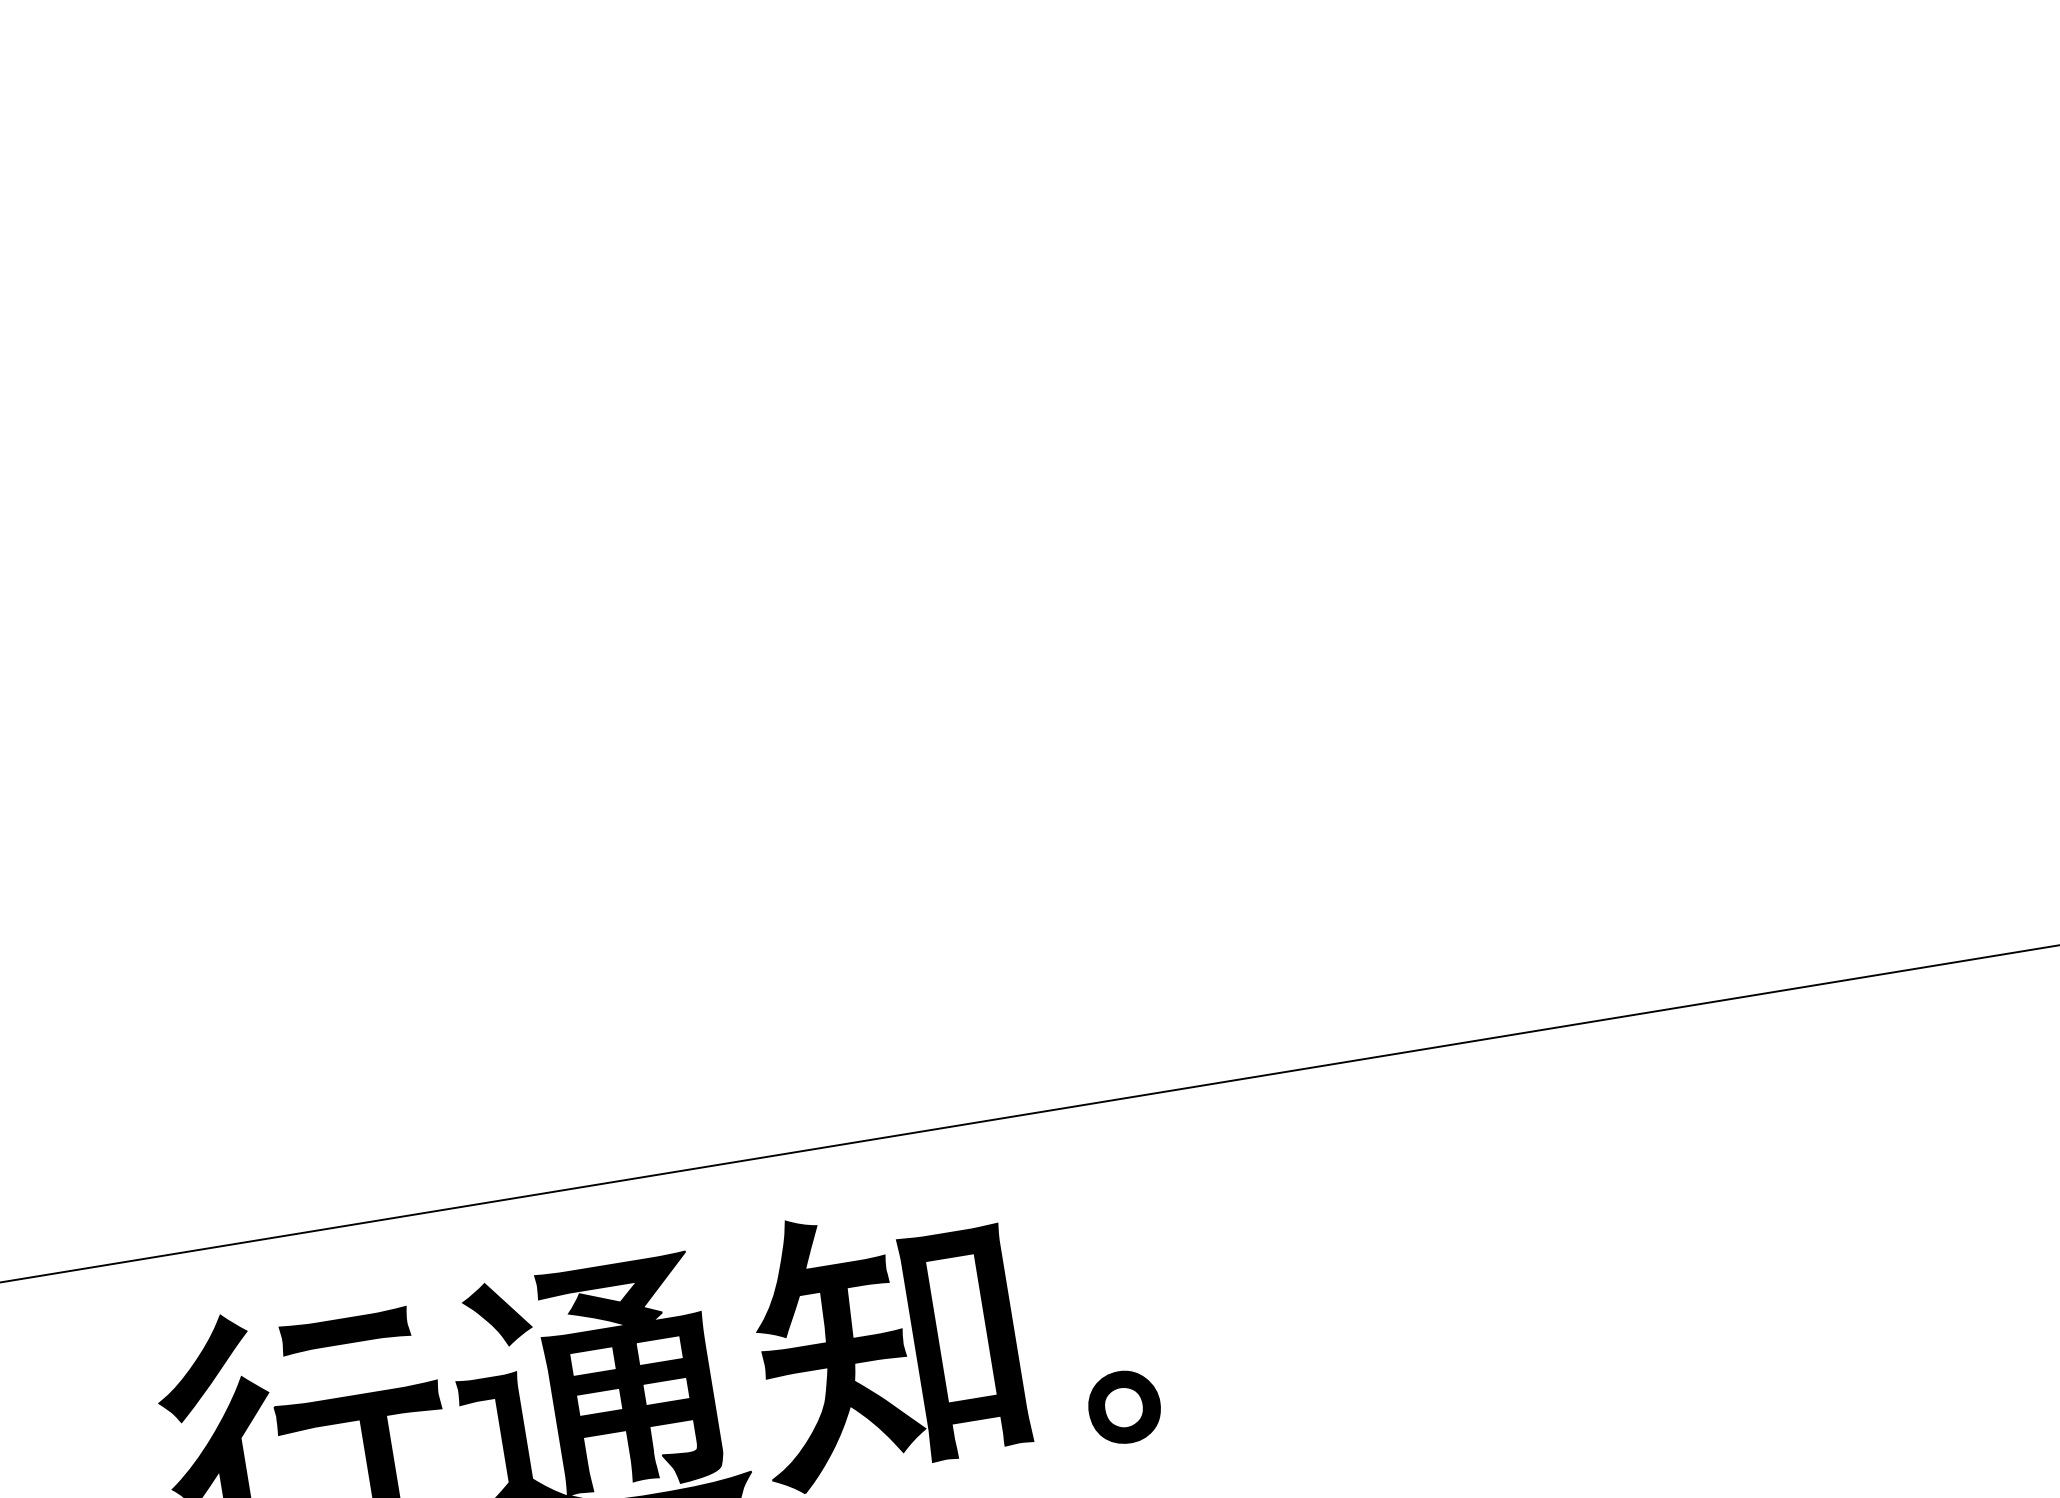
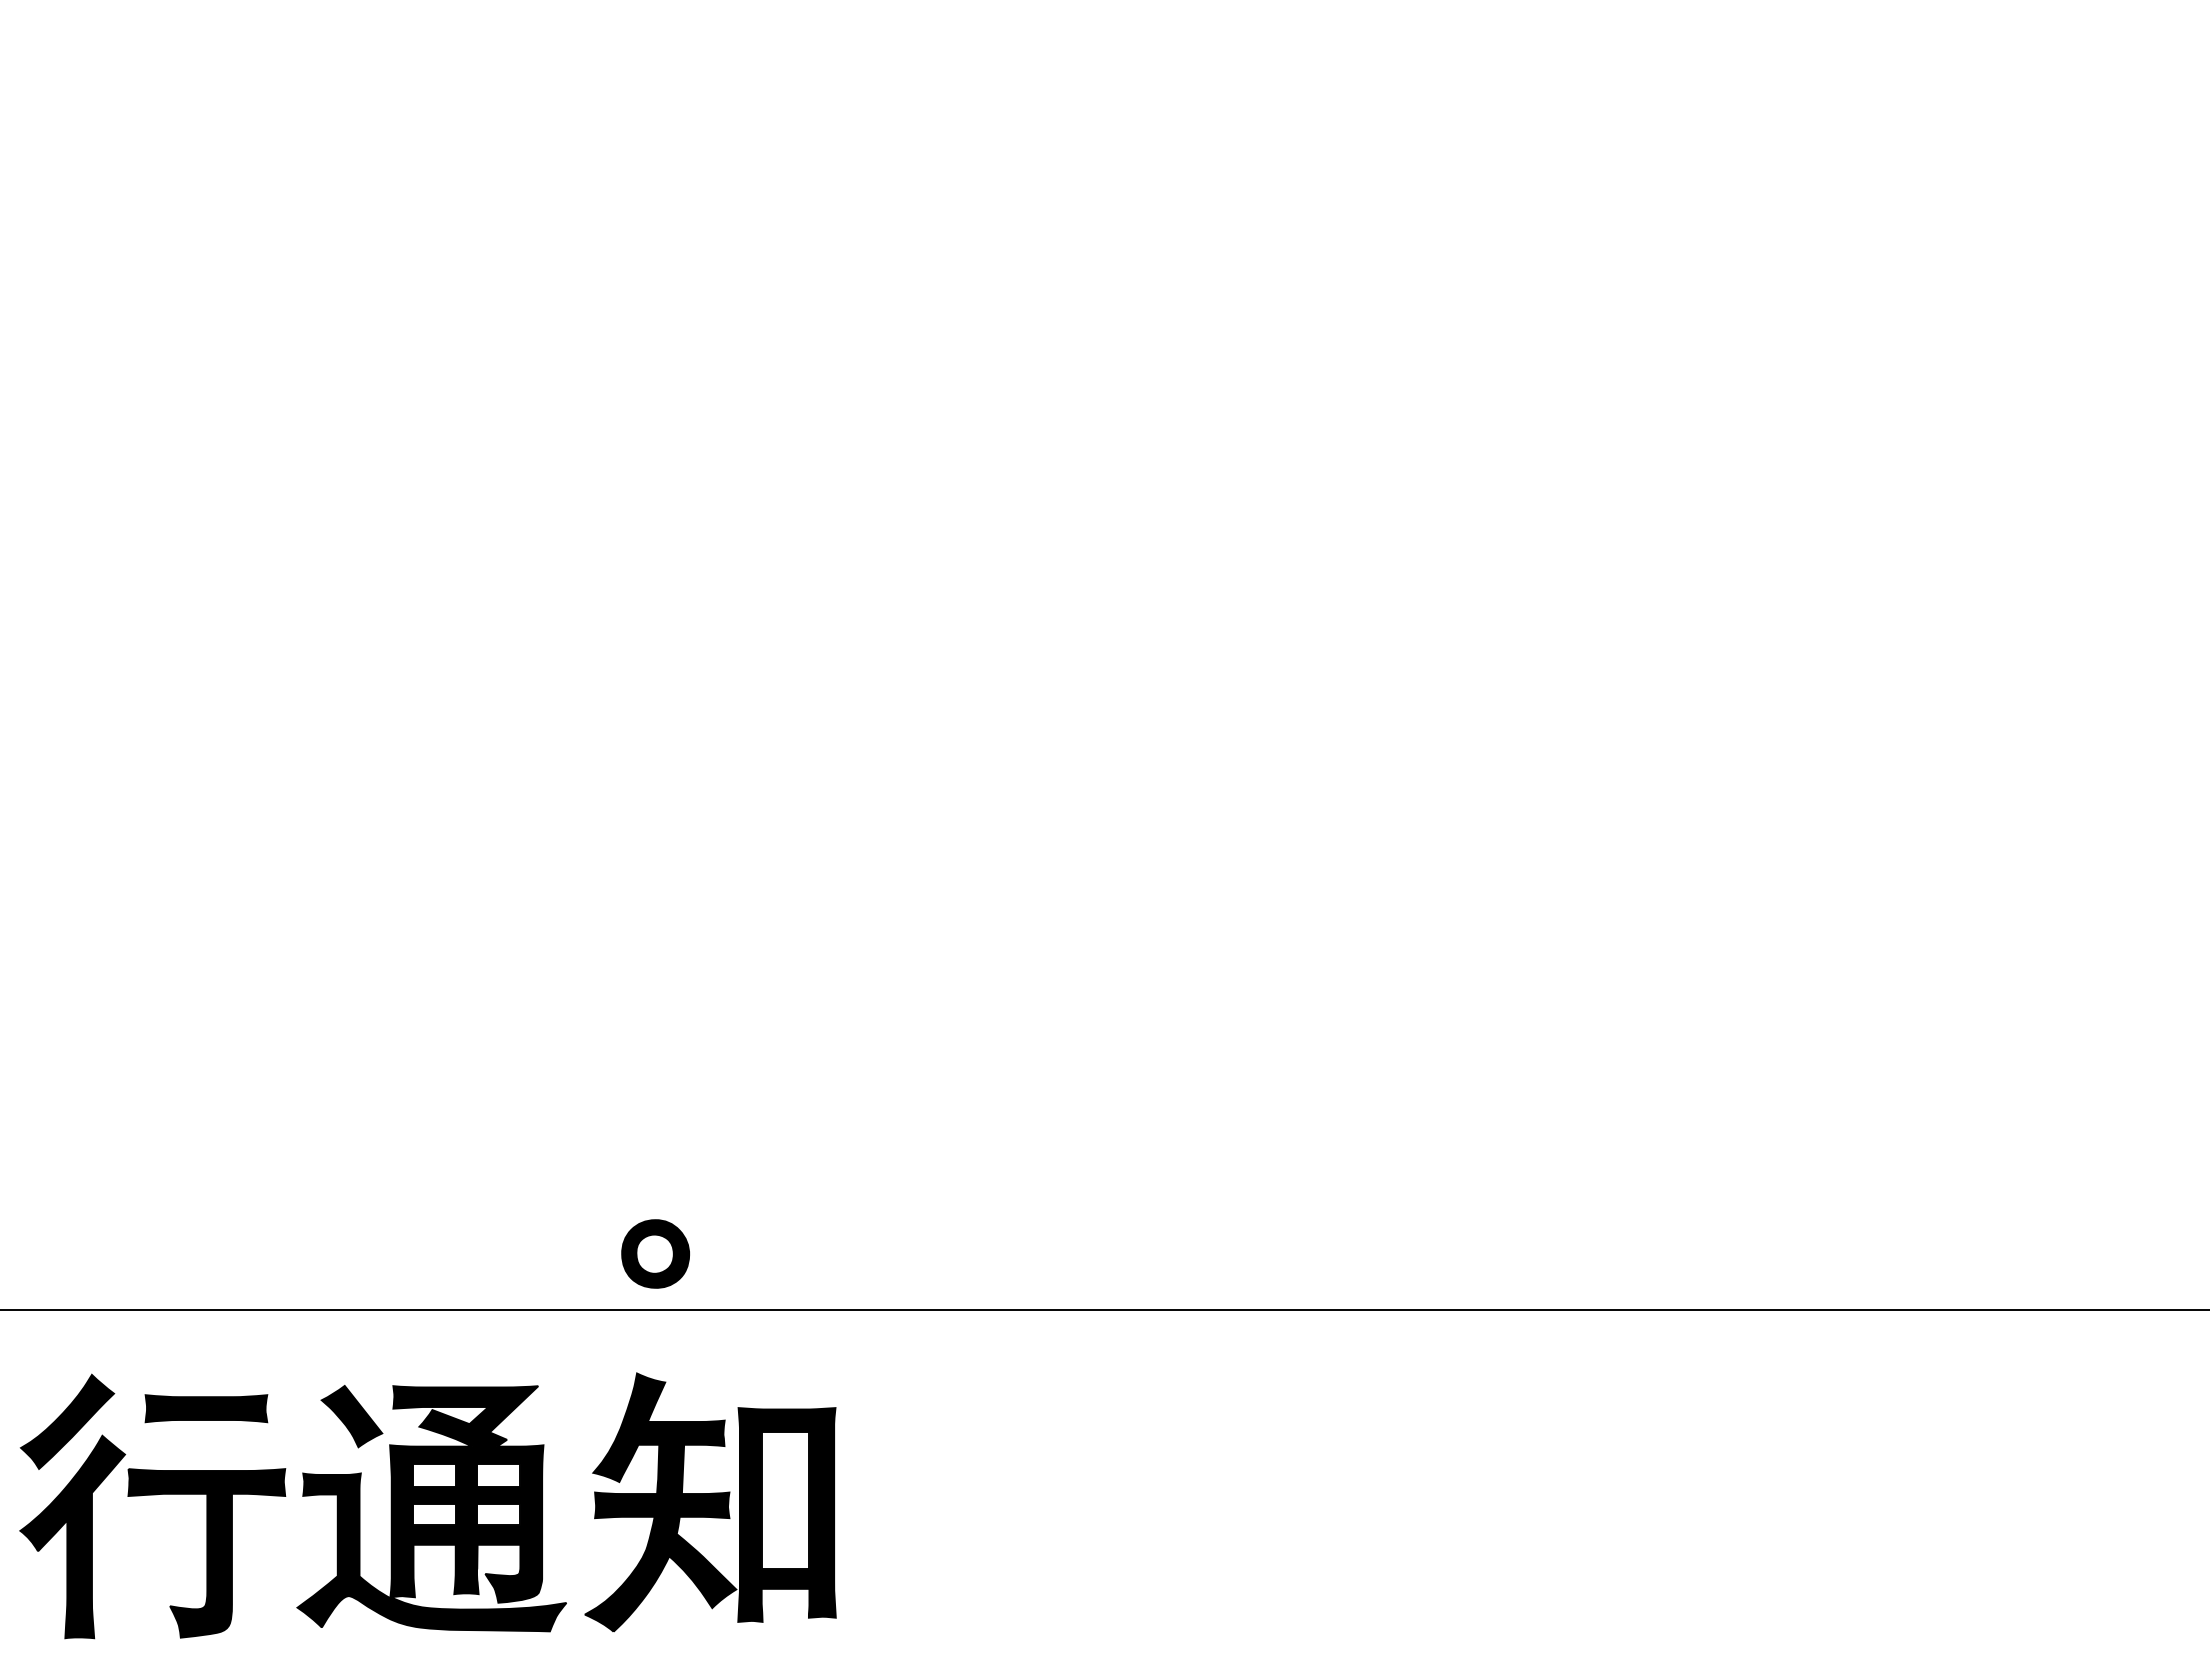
part: (1124, 1406) -> (655, 1253), moved

